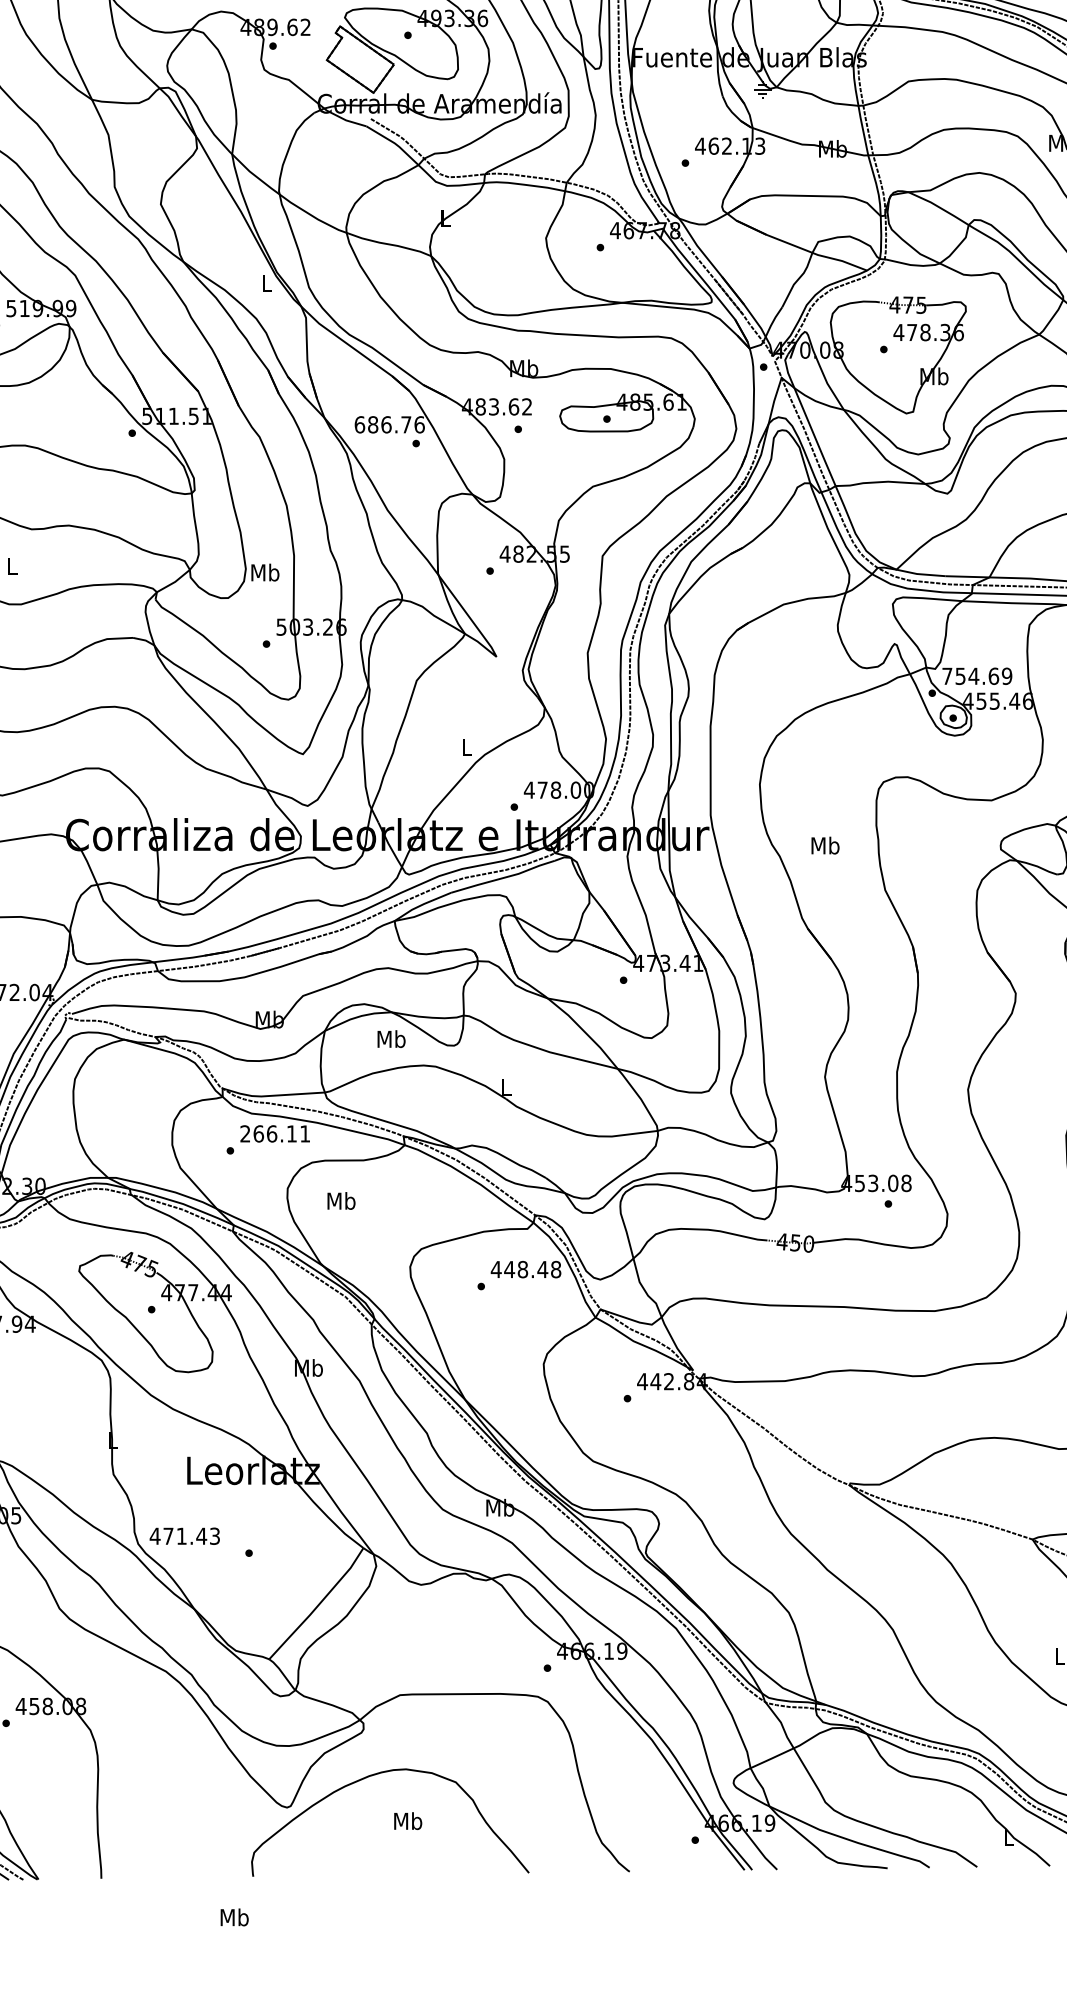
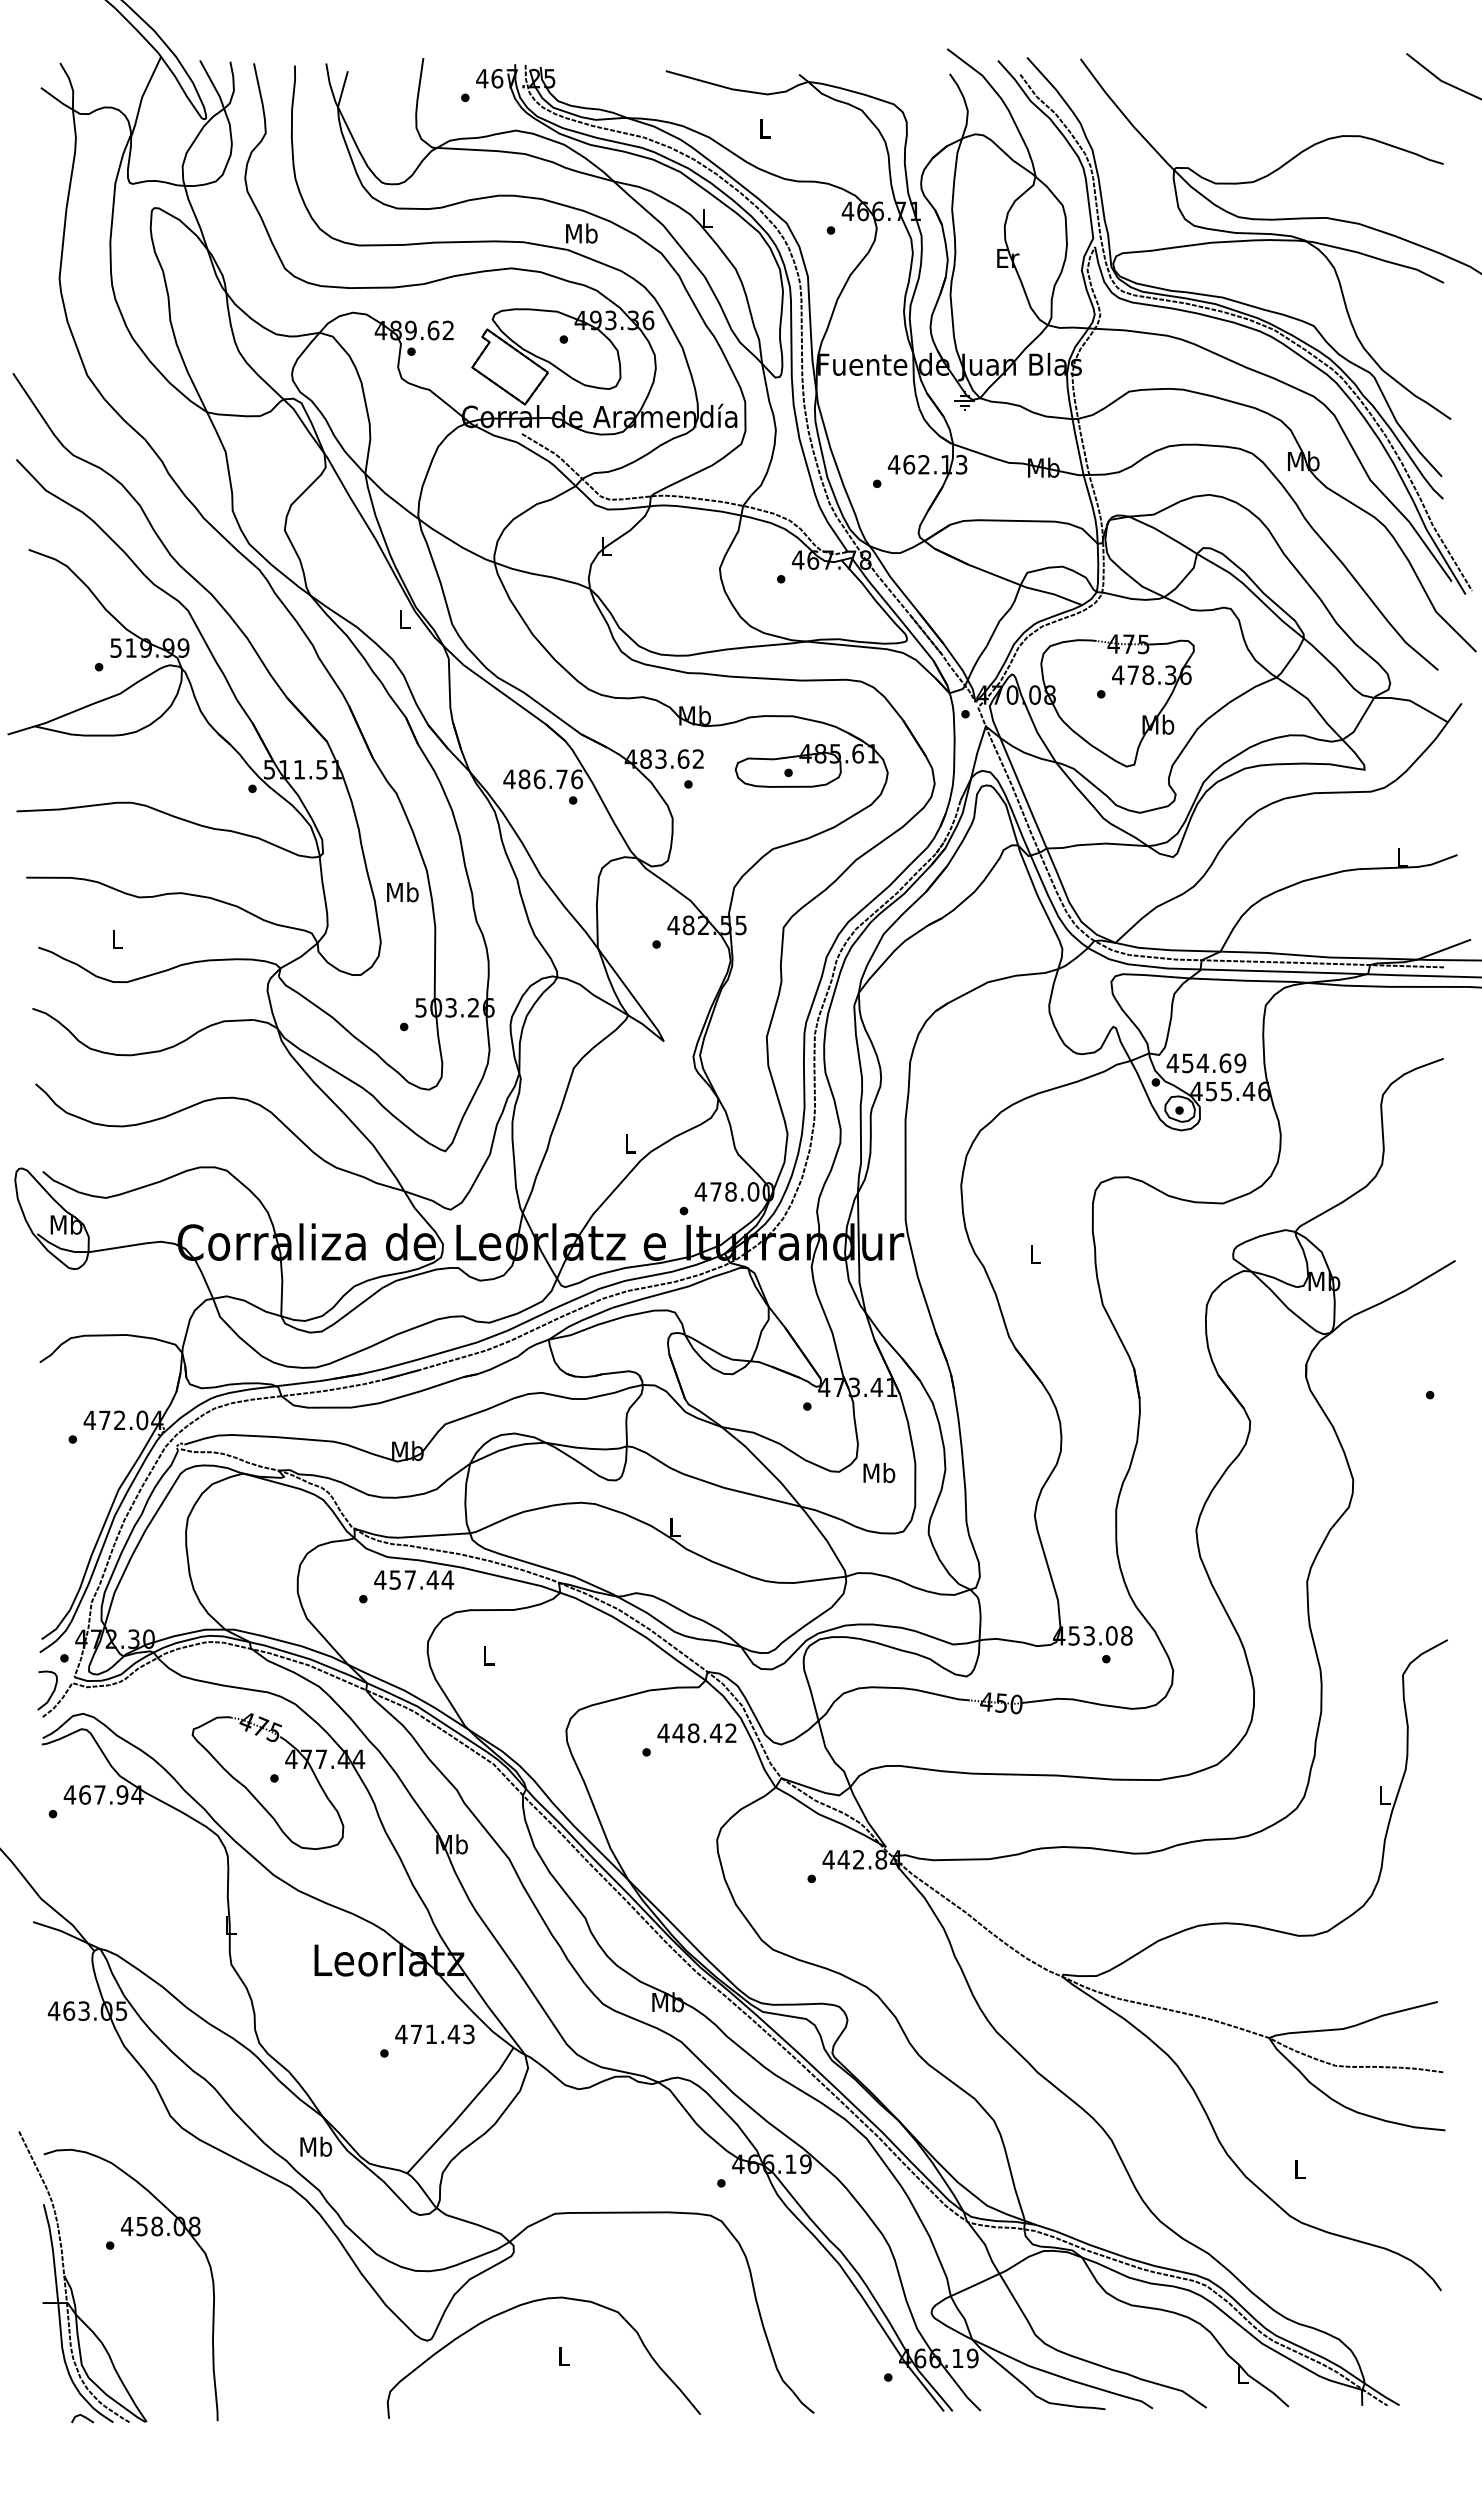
text: (359, 424) -> (509, 779), 686.76 -> 486.76
text: (265, 572) -> (402, 892), moved
text: (946, 675) -> (1172, 1062), 754.69 -> 454.69
text: (825, 845) -> (1035, 1254), Mb -> L
text: (391, 1039) -> (879, 1473), moved
text: (274, 1133) -> (413, 1579), 266.11 -> 457.44
text: (341, 1200) -> (488, 1655), Mb -> L
text: (555, 1269) -> (730, 1733), 448.48 -> 448.42
text: (184, 1536) -> (434, 2034), moved
text: (407, 1821) -> (563, 2356), Mb -> L
text: (234, 1917) -> (316, 2146), moved

